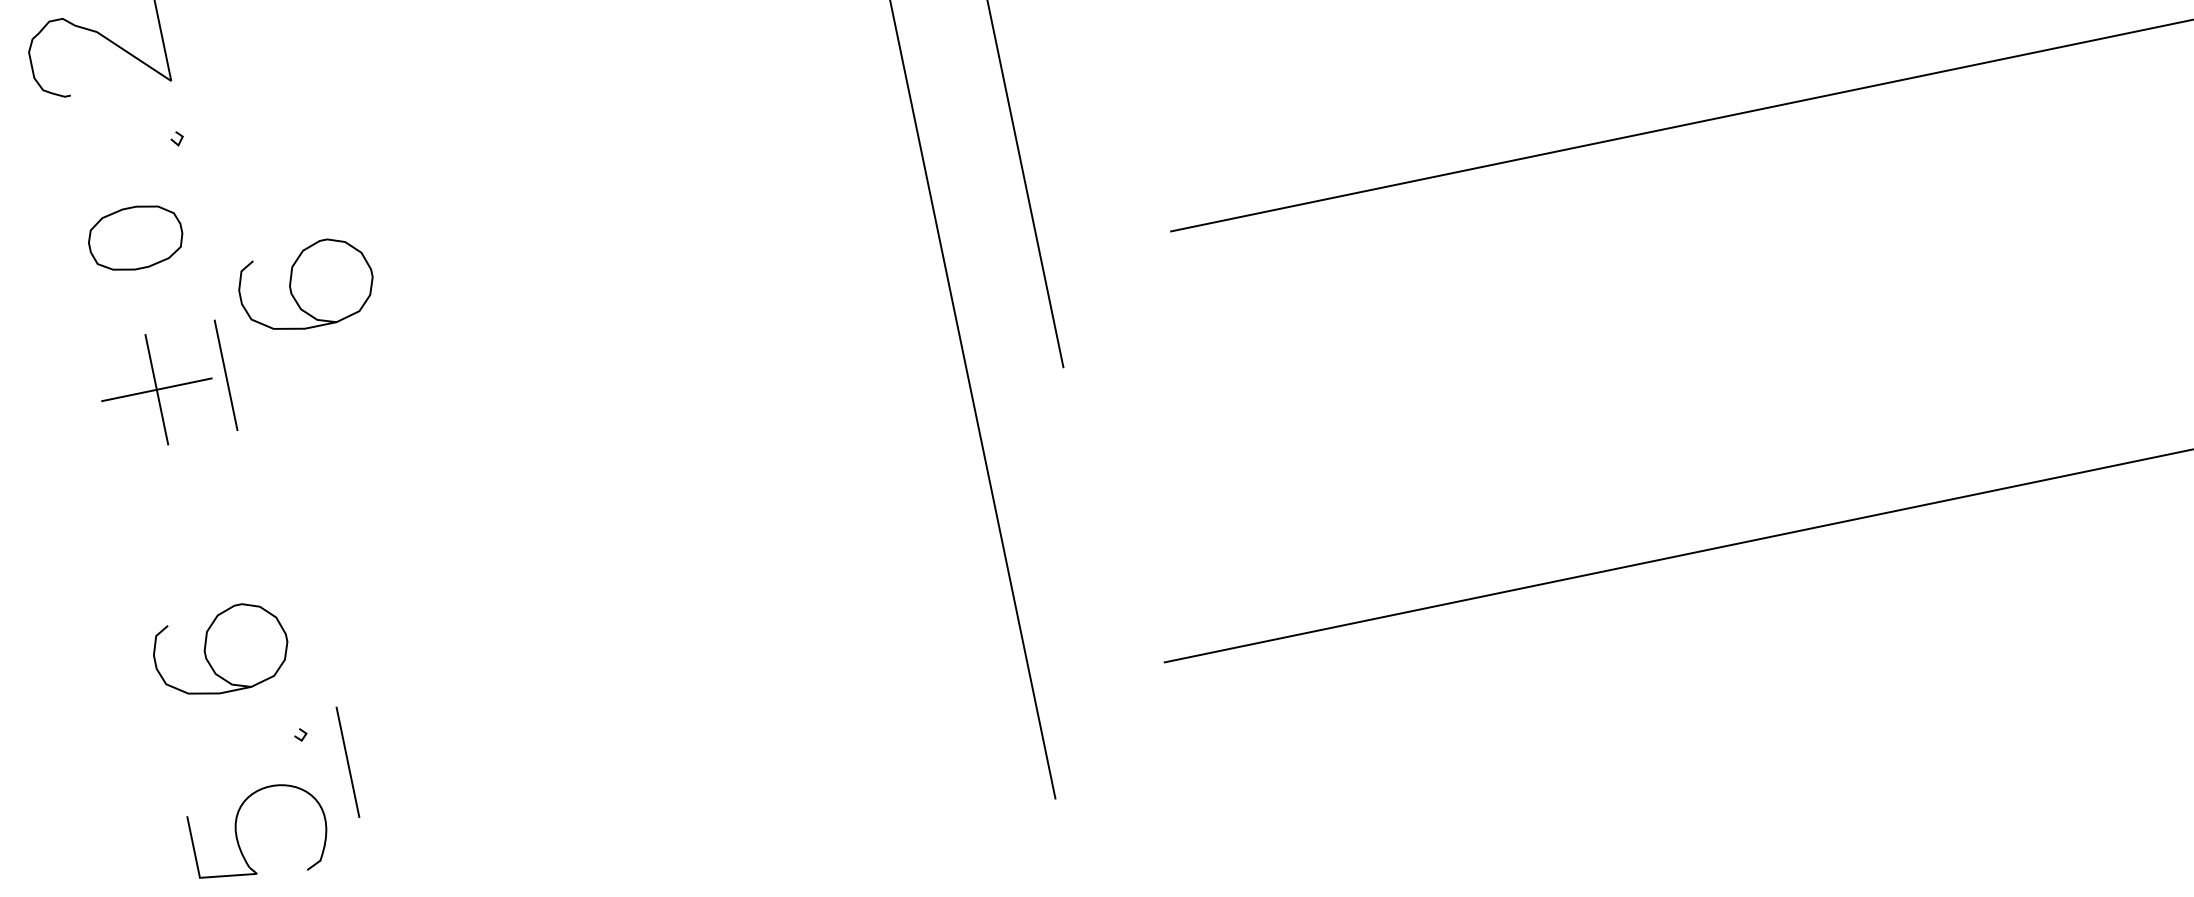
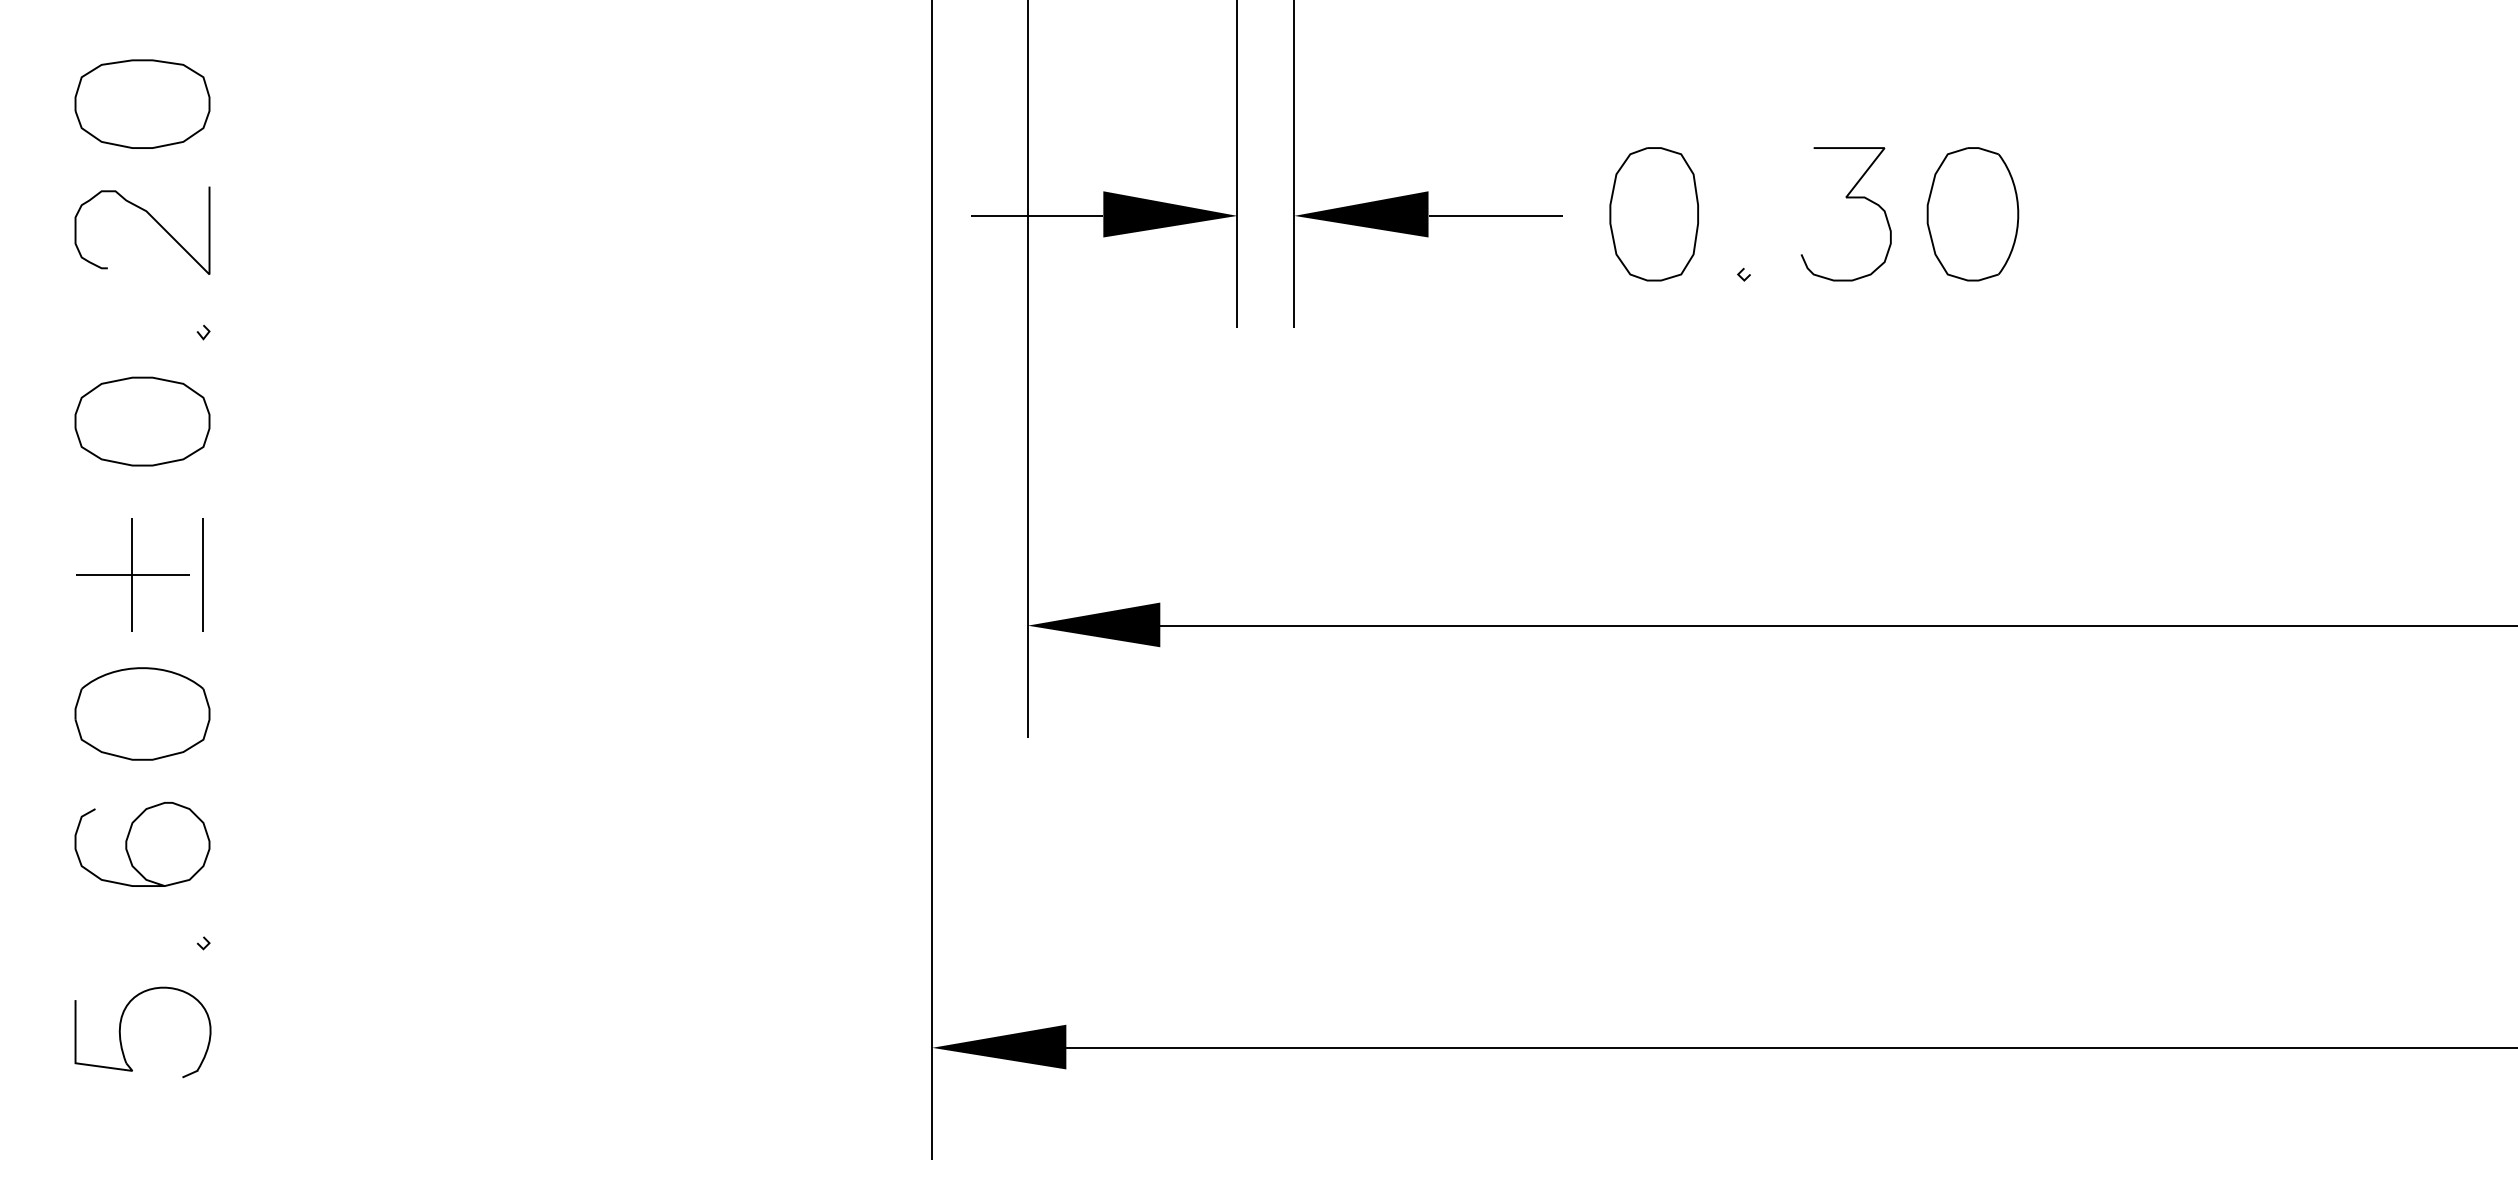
part: (135, 238) -> (142, 421), size x1.43
fill: (1104, 243) -> (1093, 624), added
curve: (291, 289) -> (285, 503), removed
part: (194, 523) -> (142, 713), added
fill: (1098, 674) -> (999, 1046), added
line: (346, 762) -> (243, 979), removed

